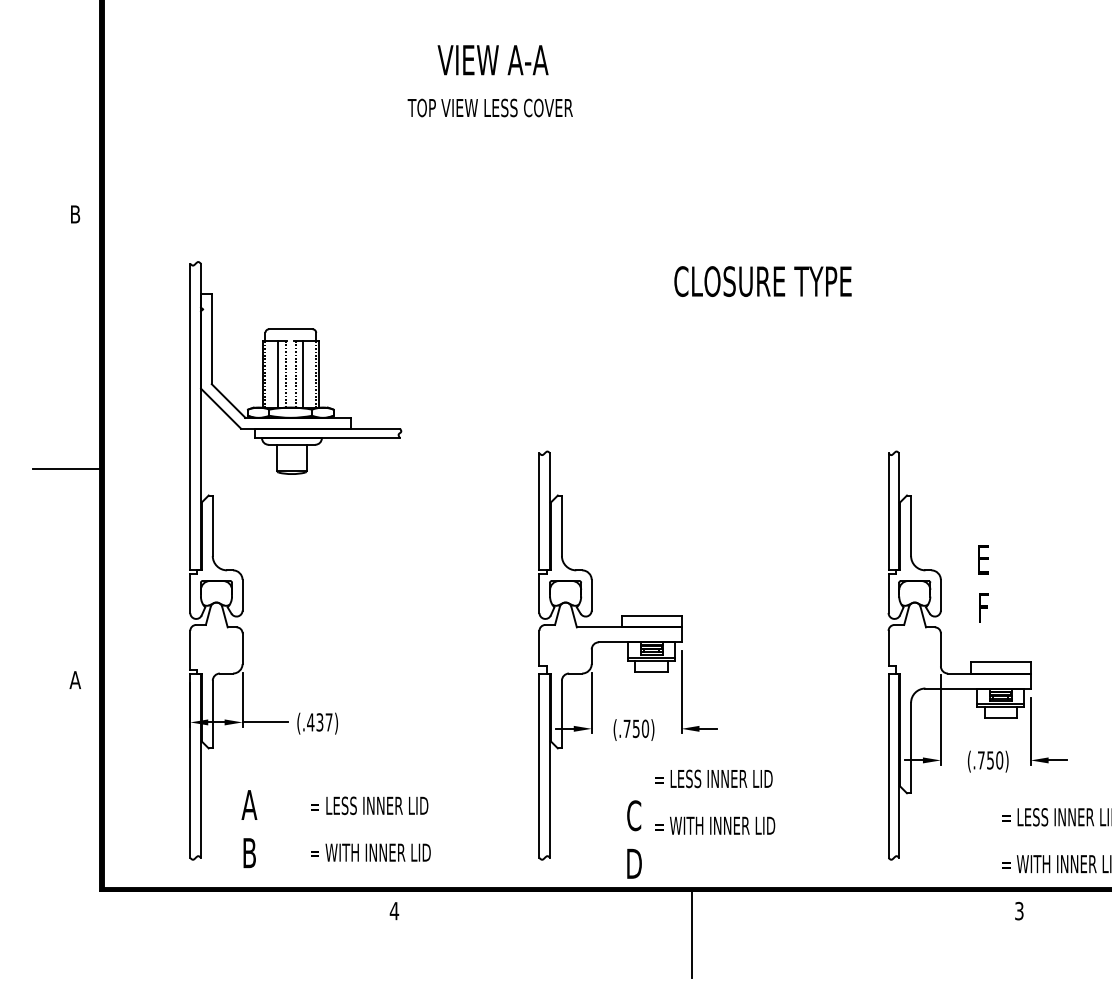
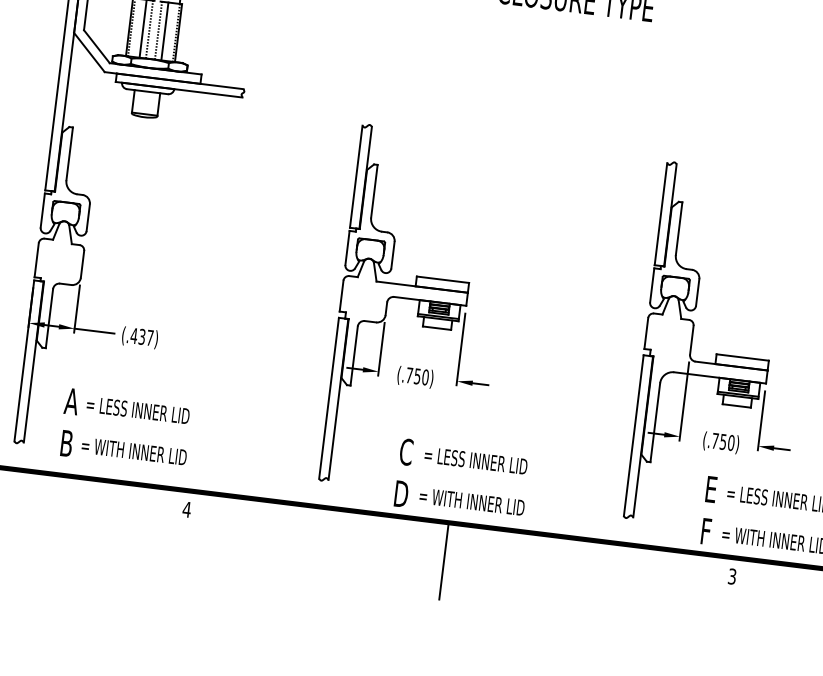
text: (983, 583) -> (708, 510), moved
text: (715, 801) -> (474, 480), moved
text: (370, 828) -> (136, 430), moved

